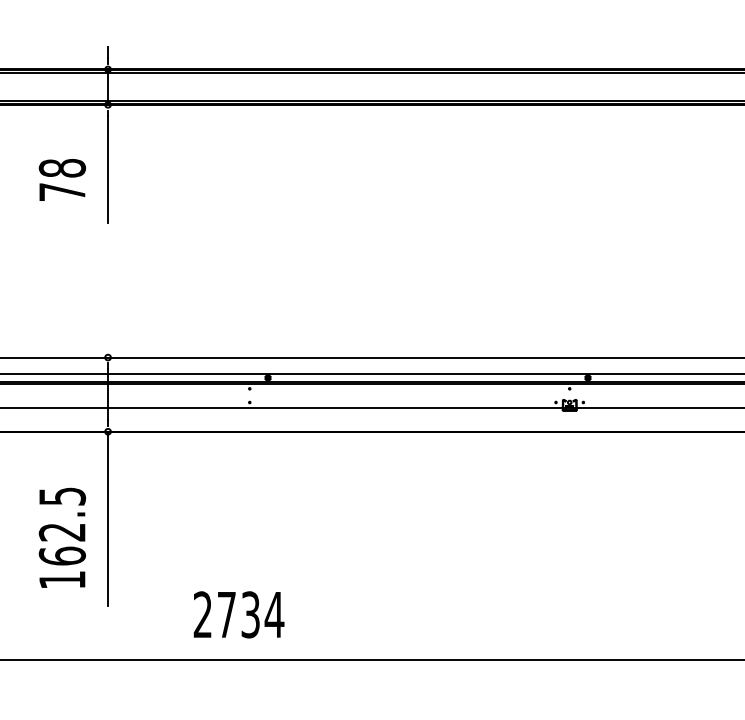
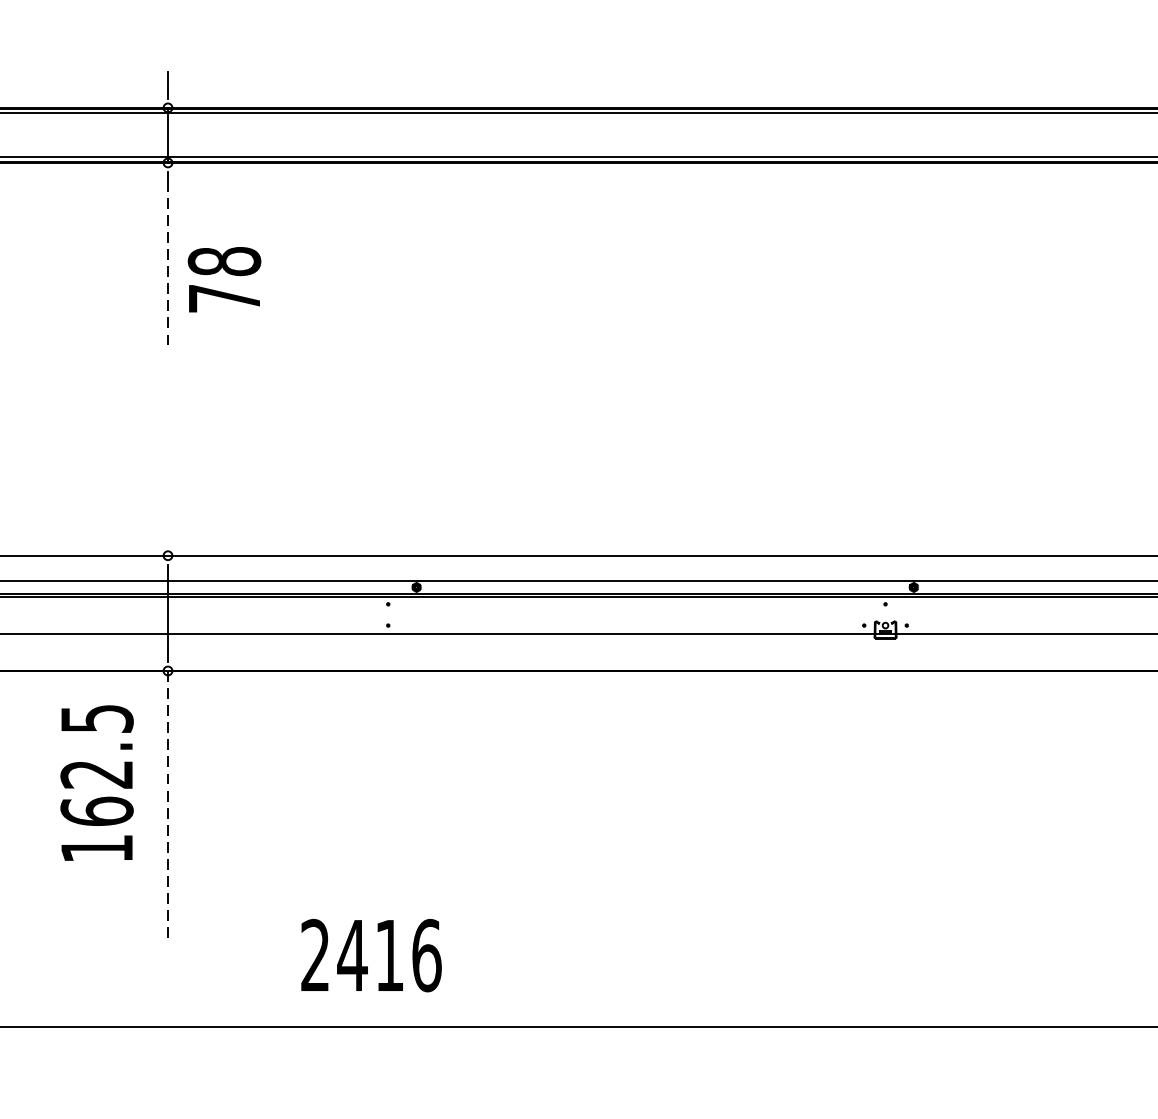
line: (108, 169) -> (168, 263), solid -> dashed
text: (61, 179) -> (223, 278), moved
line: (108, 519) -> (168, 807), solid -> dashed
text: (61, 537) -> (95, 782), moved
text: (250, 614) -> (389, 955), 2734 -> 2416

